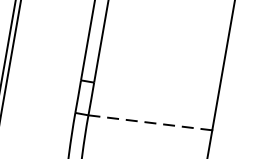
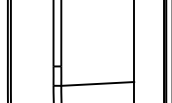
line: (151, 122) -> (98, 83), dashed -> solid

